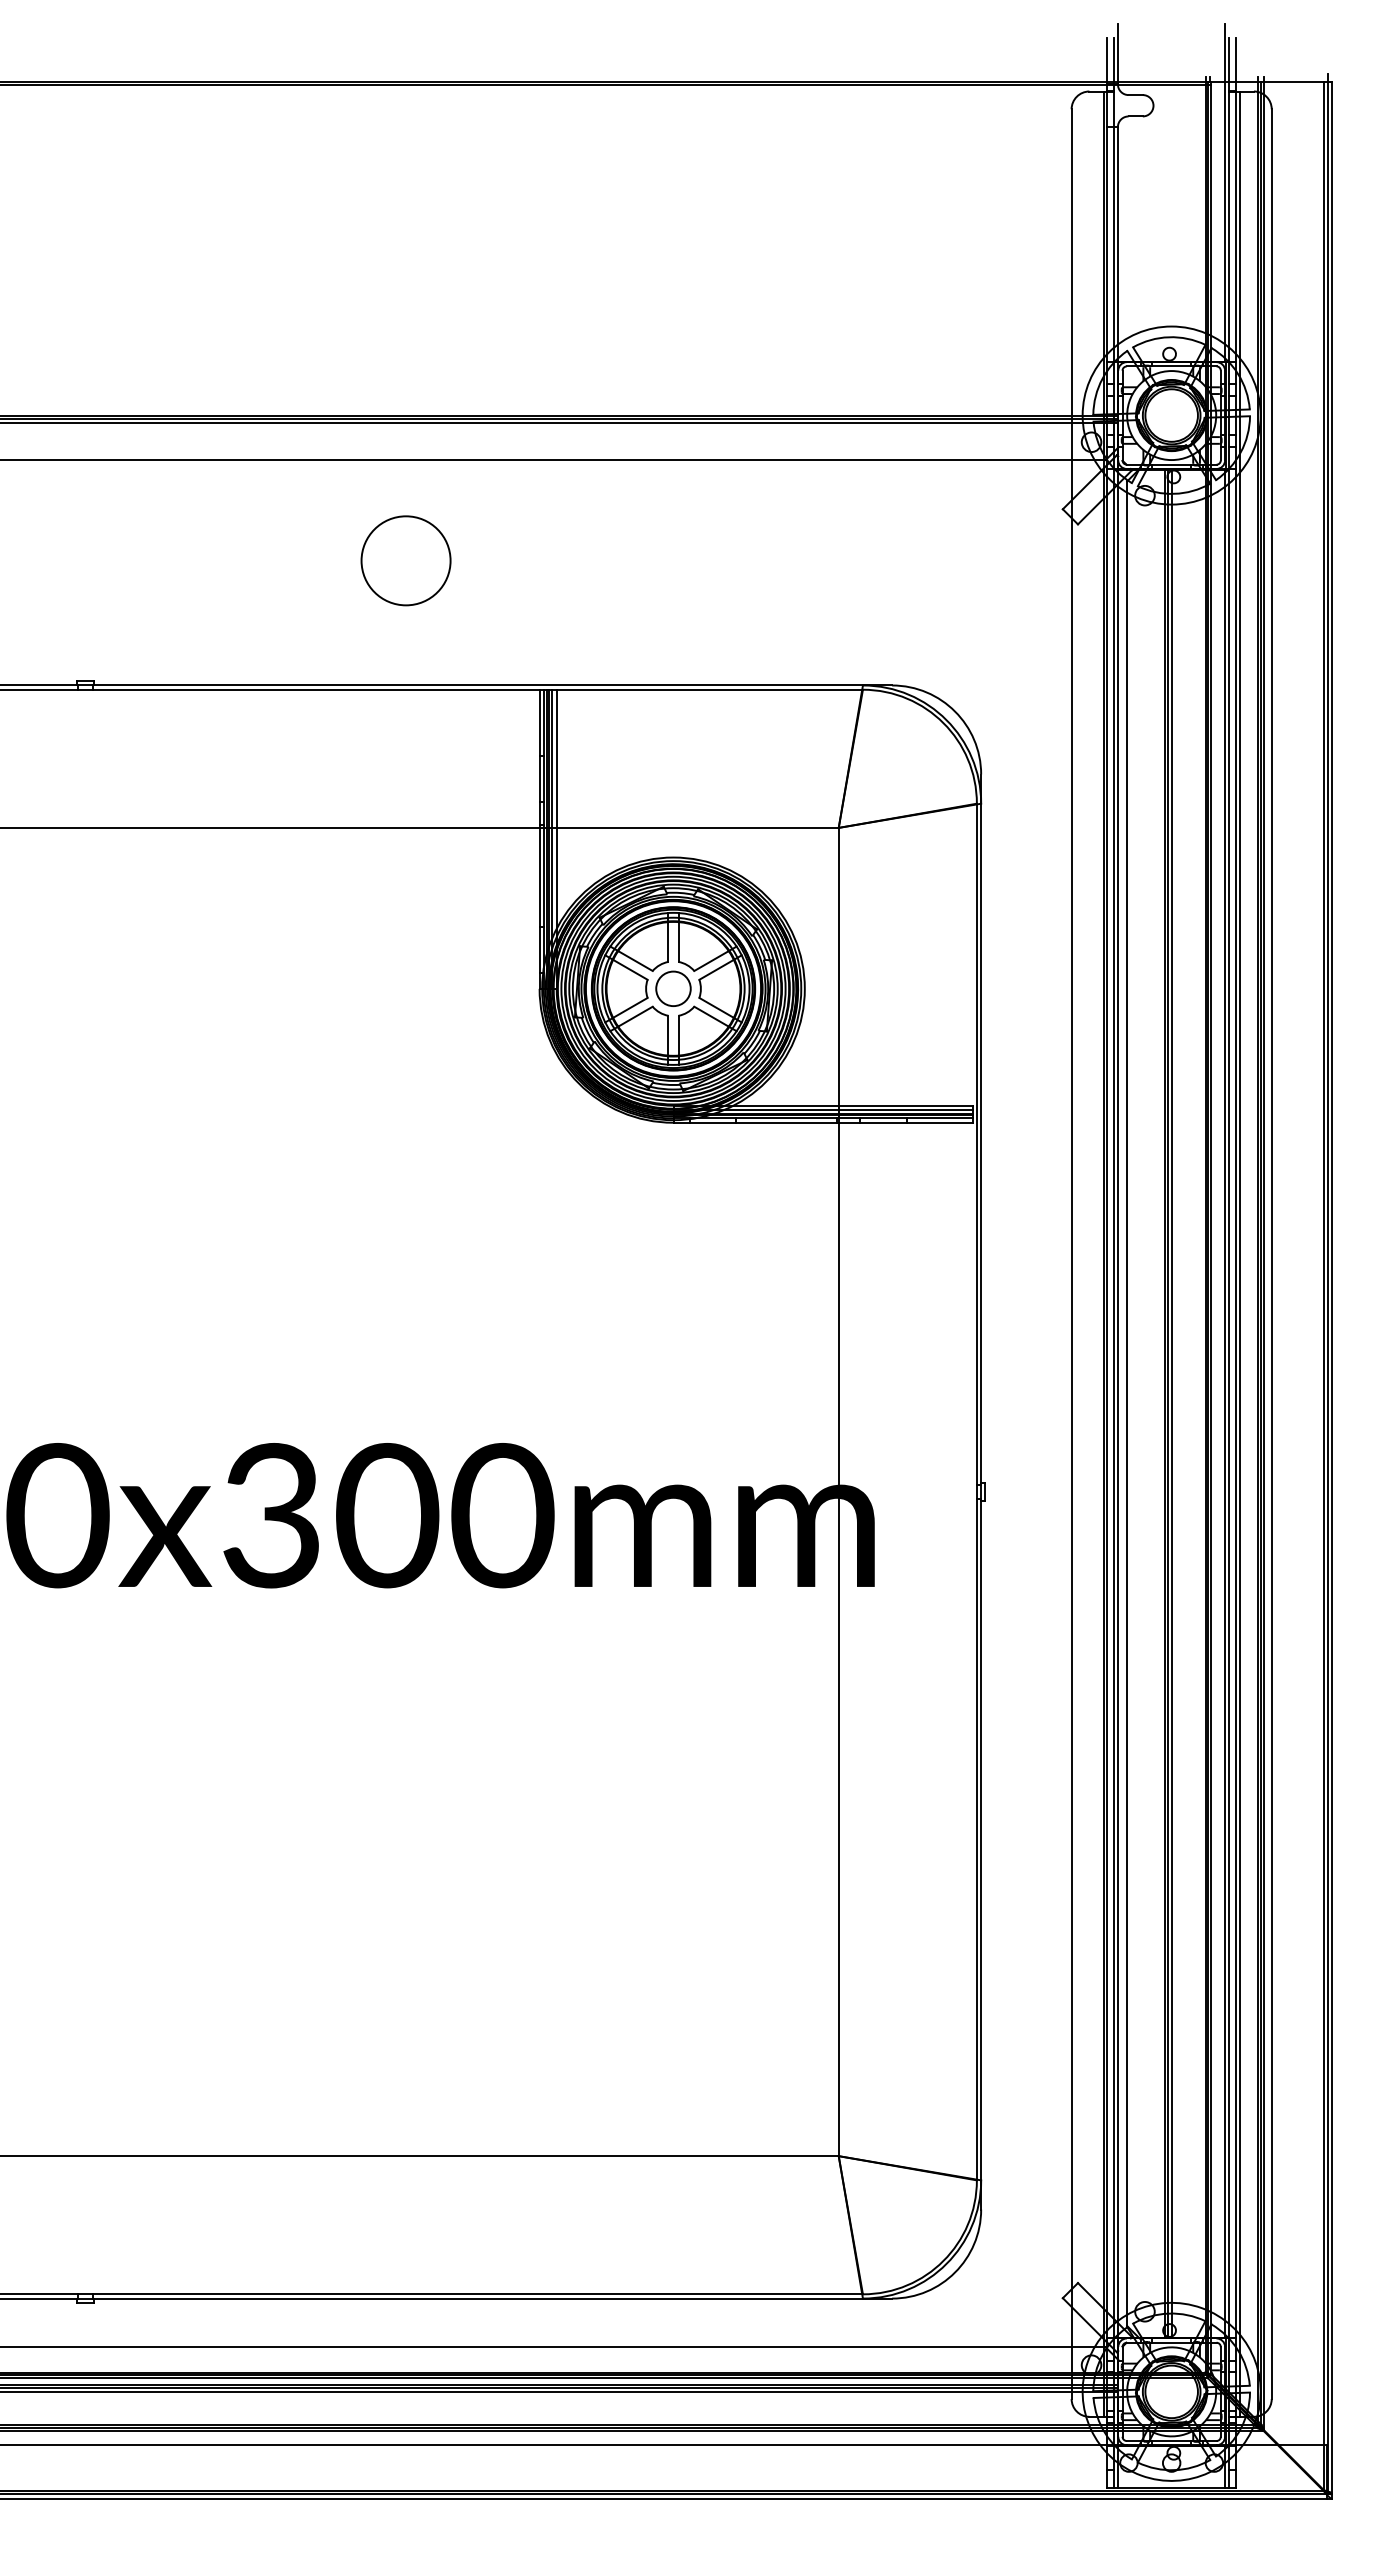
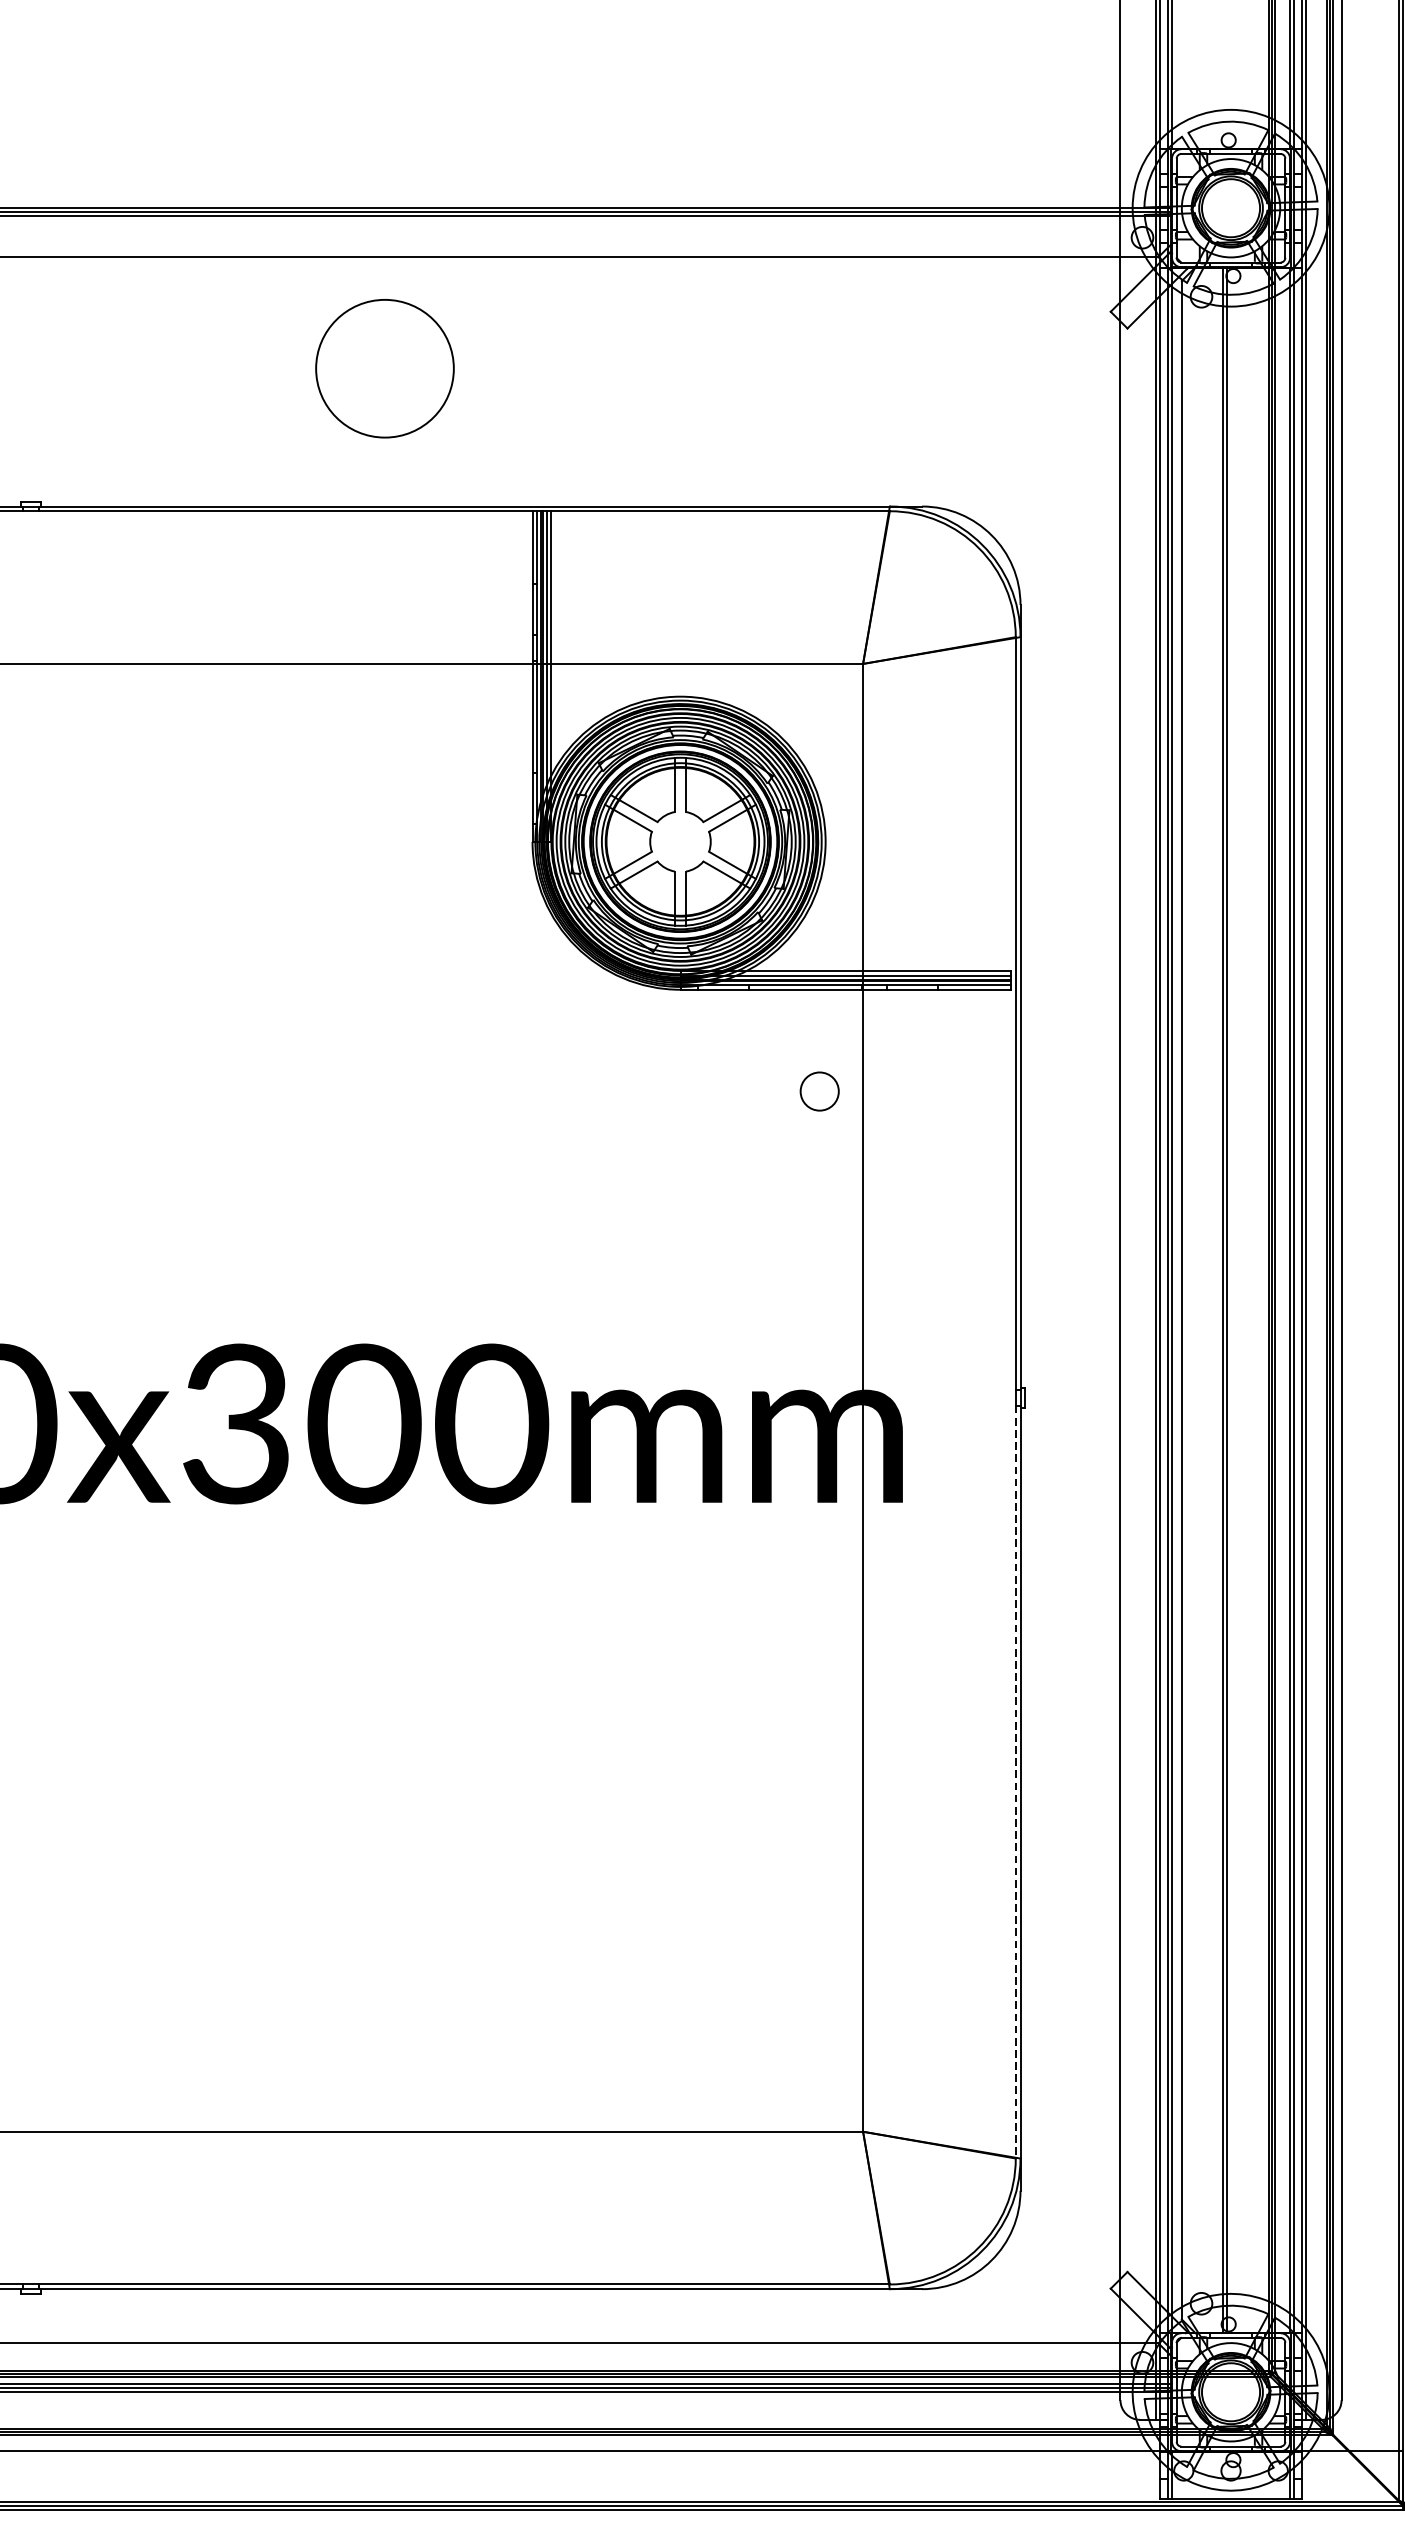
circle: (405, 560) -> (384, 368), size x1.4
circle: (673, 988) -> (819, 1091), moved
line: (1171, 1403) -> (1230, 1300), removed
line: (976, 1839) -> (1015, 1781), solid -> dashed

